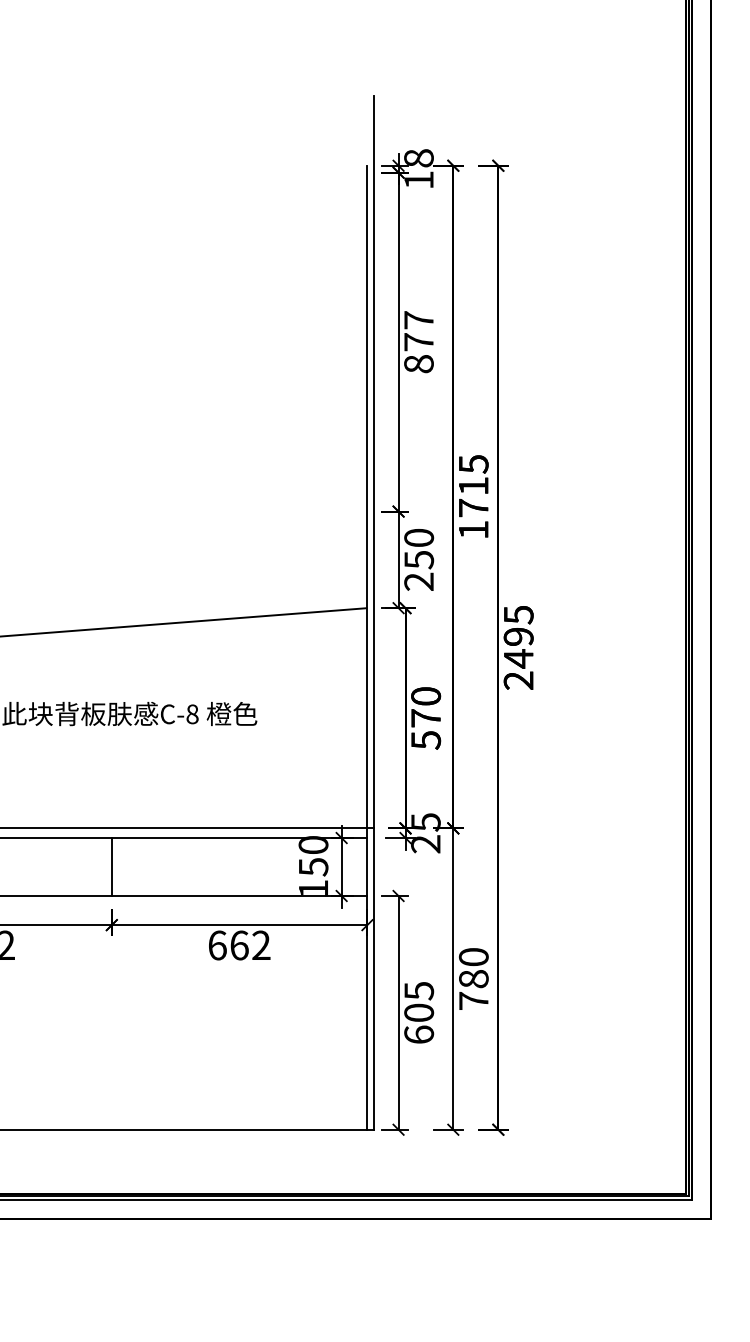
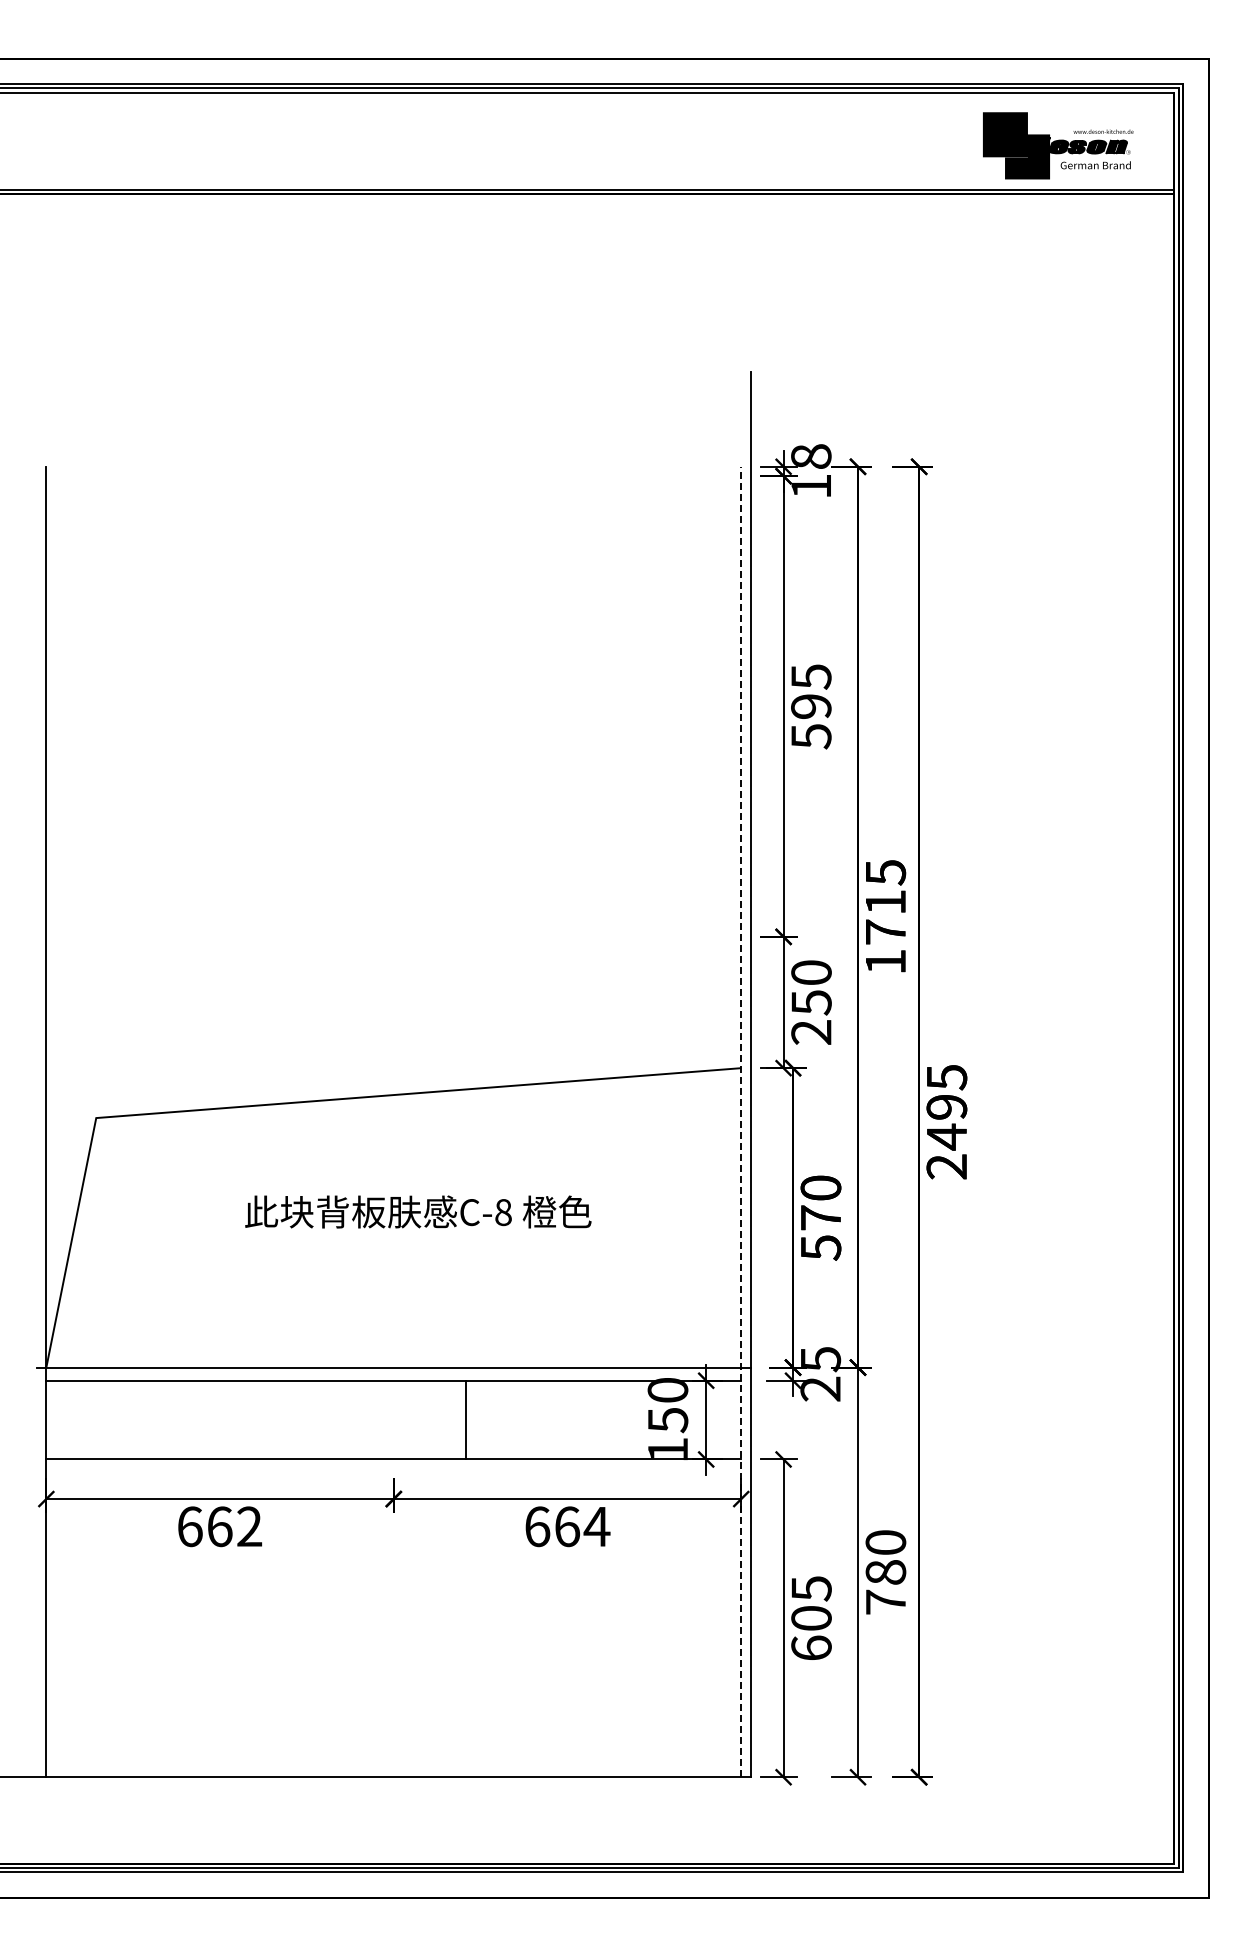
text: (419, 342) -> (811, 706), 877 -> 595
line: (367, 647) -> (741, 1121), solid -> dashed
line: (111, 866) -> (465, 1419), moved
text: (260, 945) -> (596, 1526), 662 -> 664

